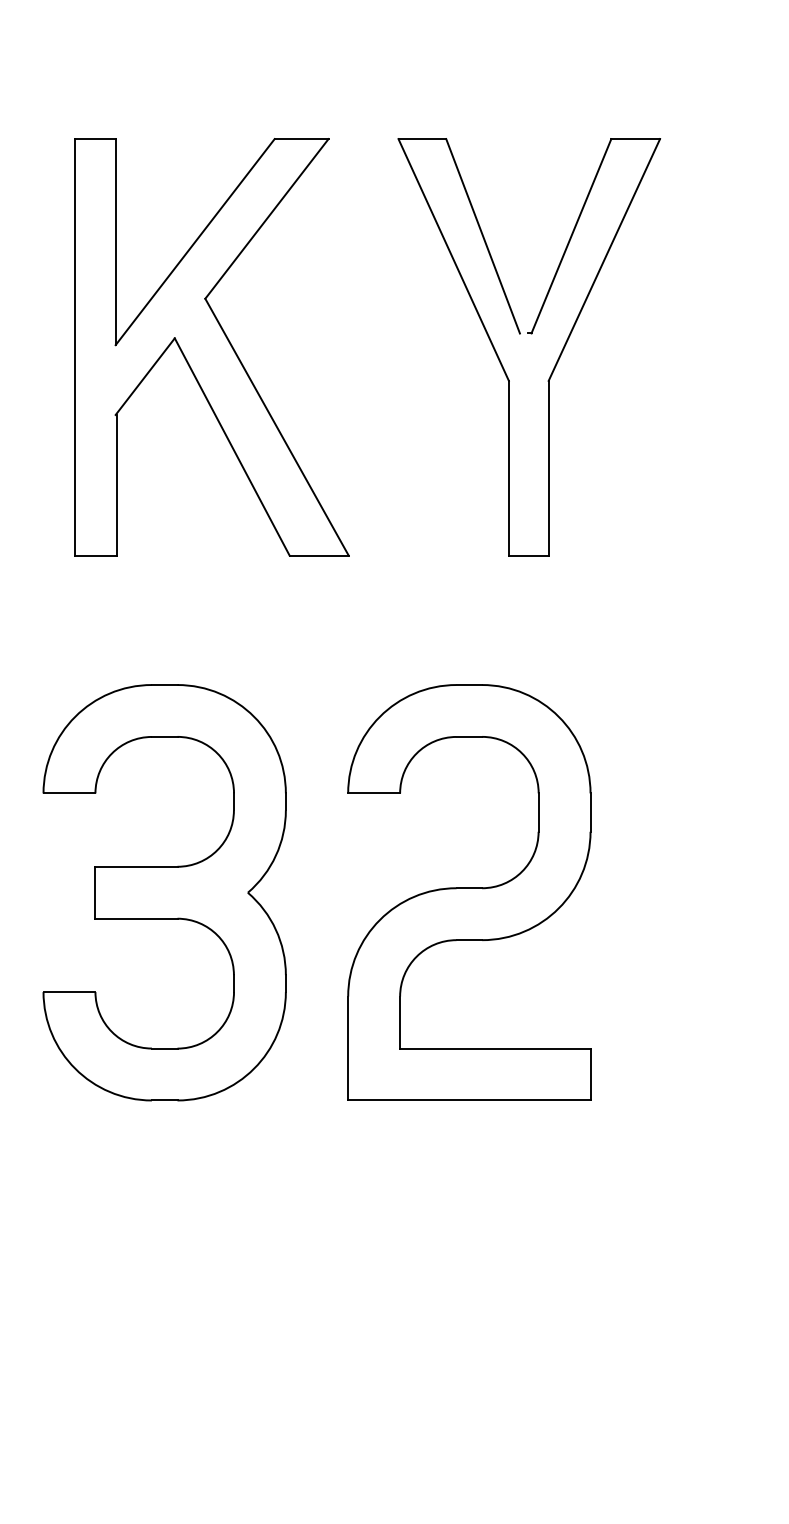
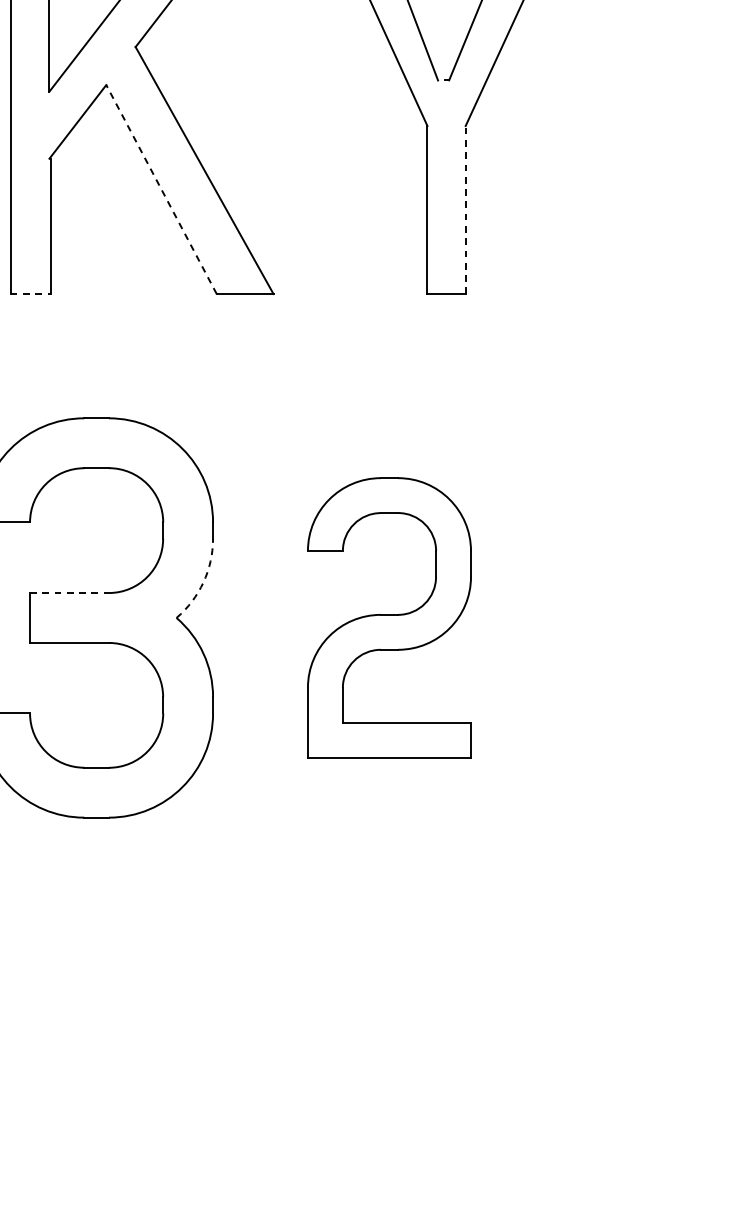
line: (232, 447) -> (161, 190), solid -> dashed
line: (548, 467) -> (465, 209), solid -> dashed
line: (96, 555) -> (31, 293), solid -> dashed
arc: (275, 855) -> (203, 582), solid -> dashed
line: (136, 866) -> (69, 592), solid -> dashed
part: (469, 892) -> (389, 617), size x0.7

